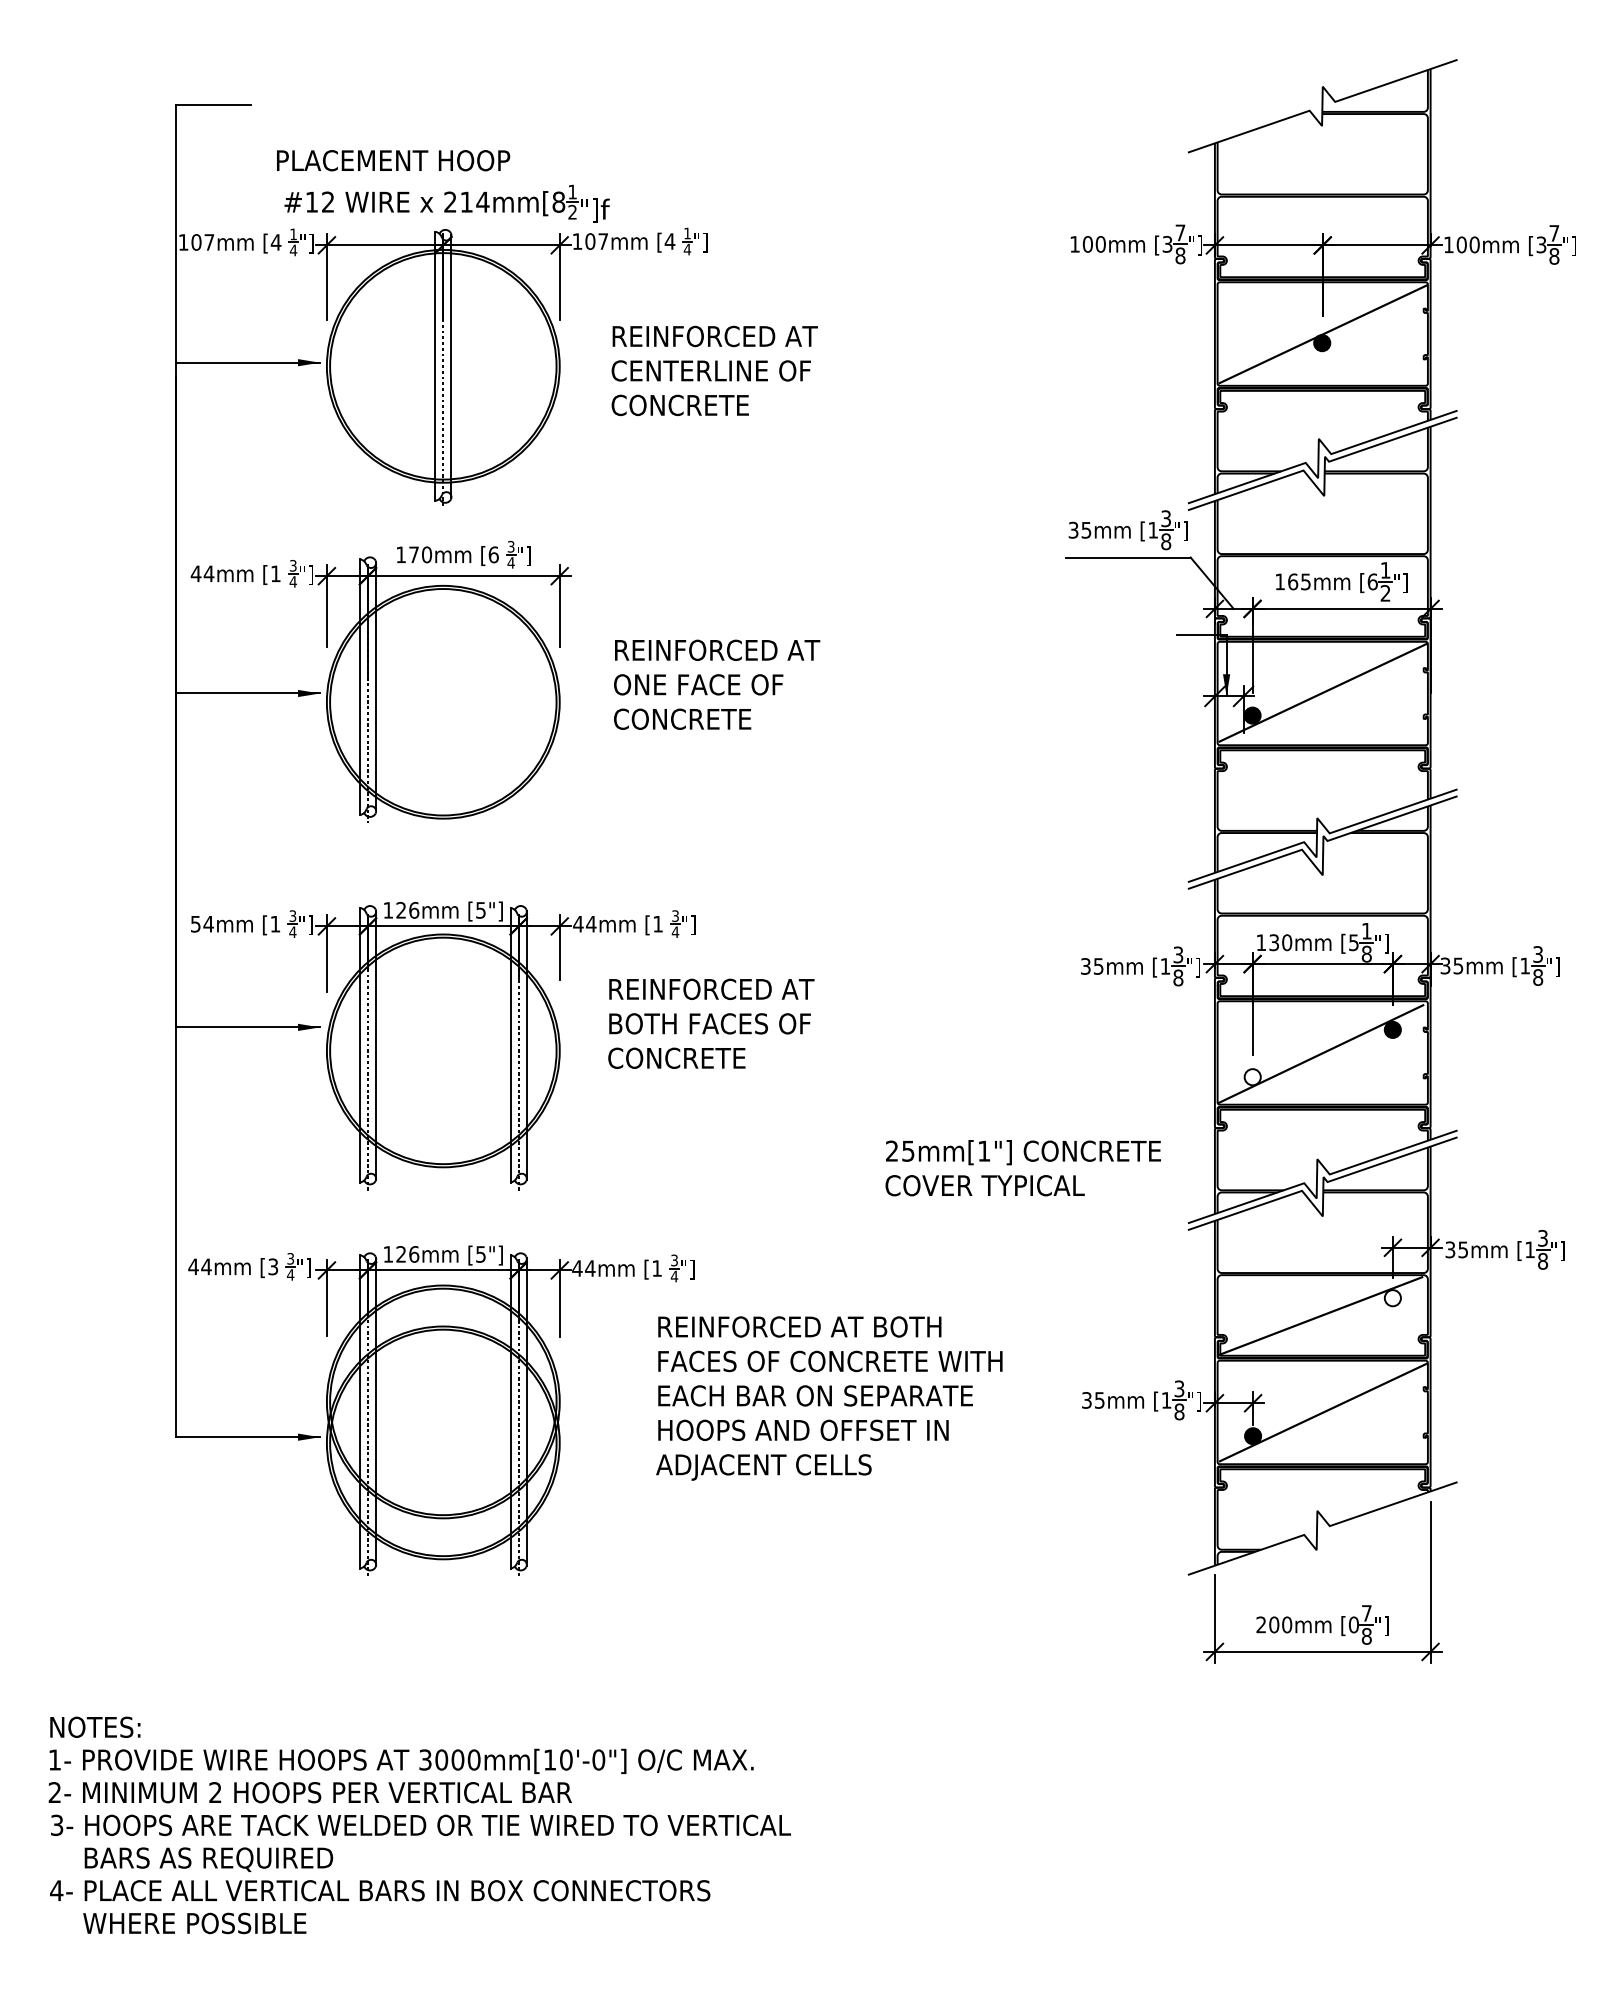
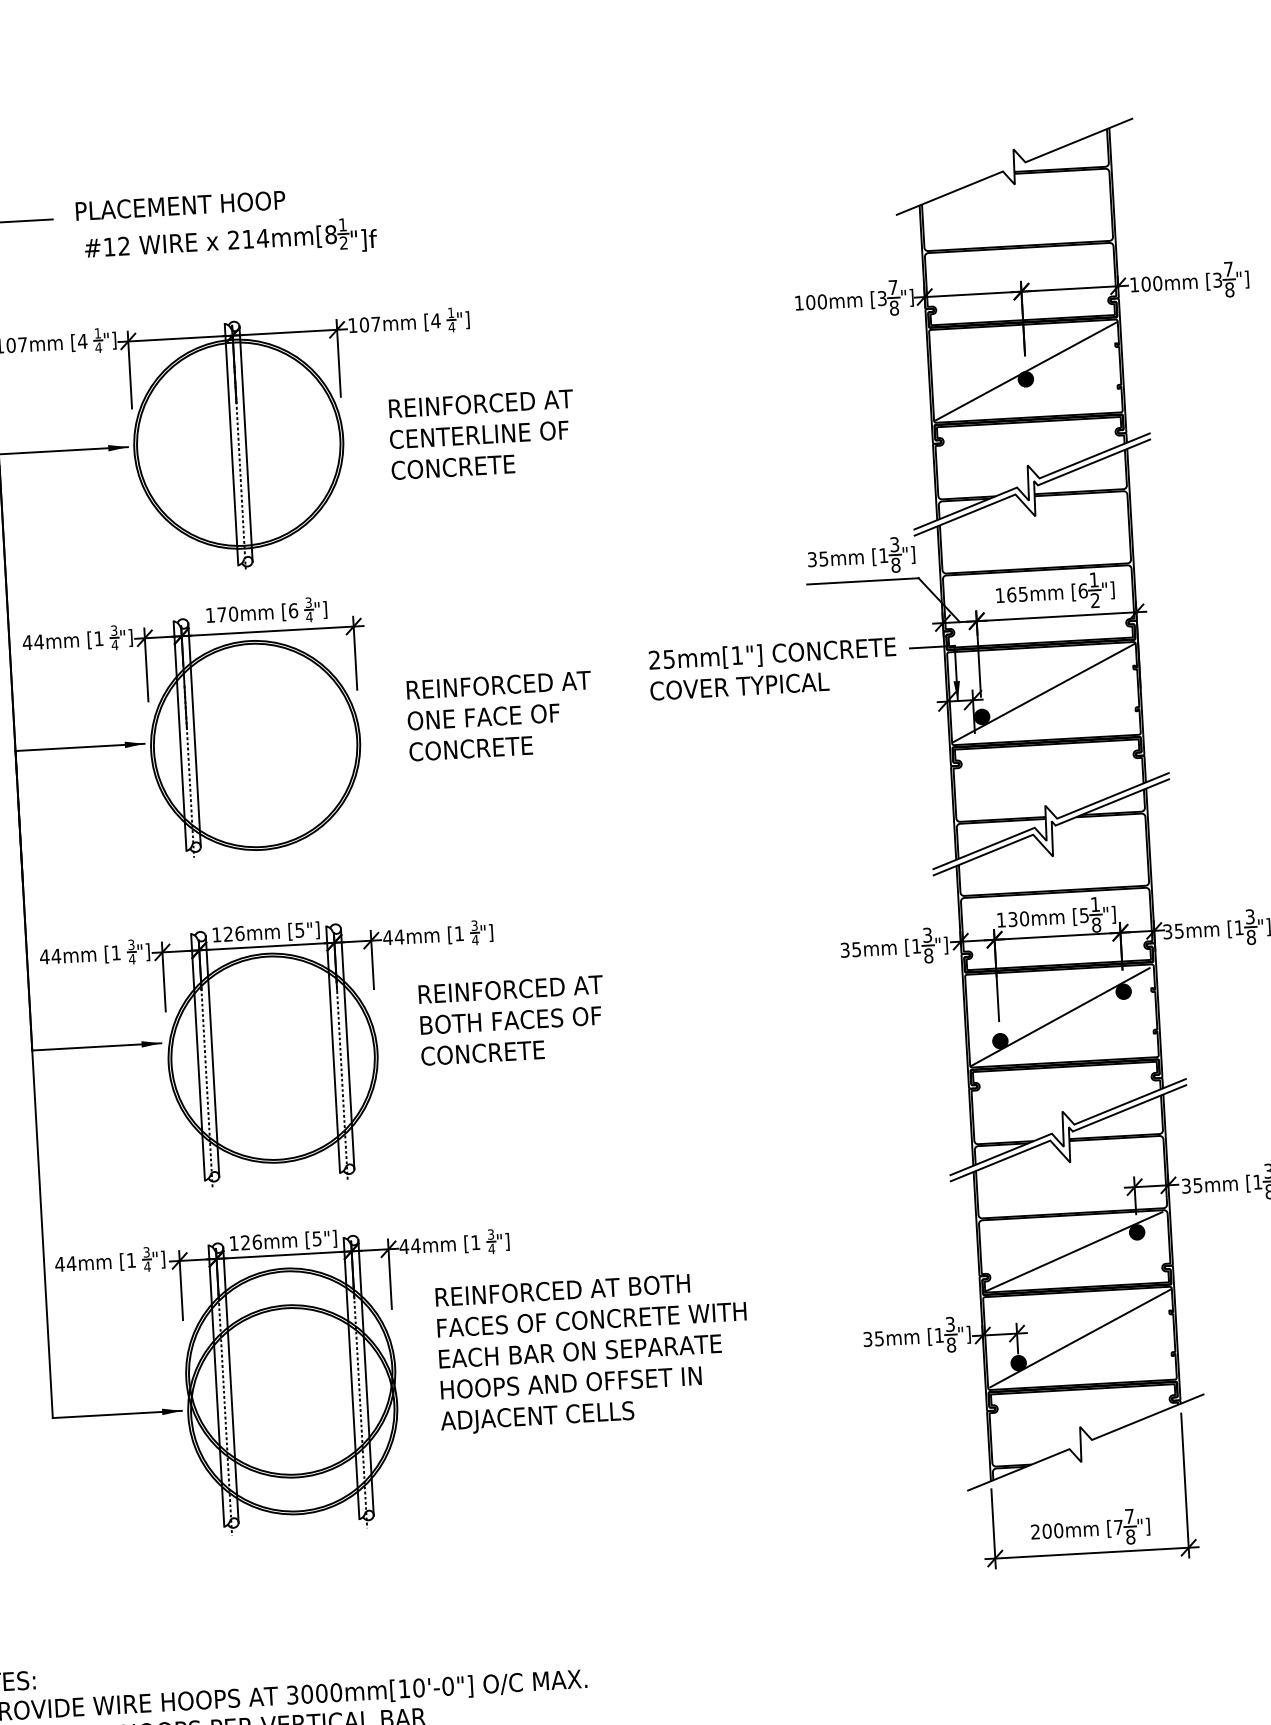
part: (444, 192) -> (227, 231), moved
text: (195, 924) -> (44, 957), 54mm -> 44mm
fill: (1252, 1077) -> (1000, 1041), added
text: (1022, 1168) -> (772, 669), moved
text: (273, 1266) -> (131, 1260), [3 -> [1
fill: (1392, 1298) -> (1136, 1232), added
text: (829, 1398) -> (592, 1353), moved
text: (1353, 1624) -> (1118, 1527), [0 -> [7

